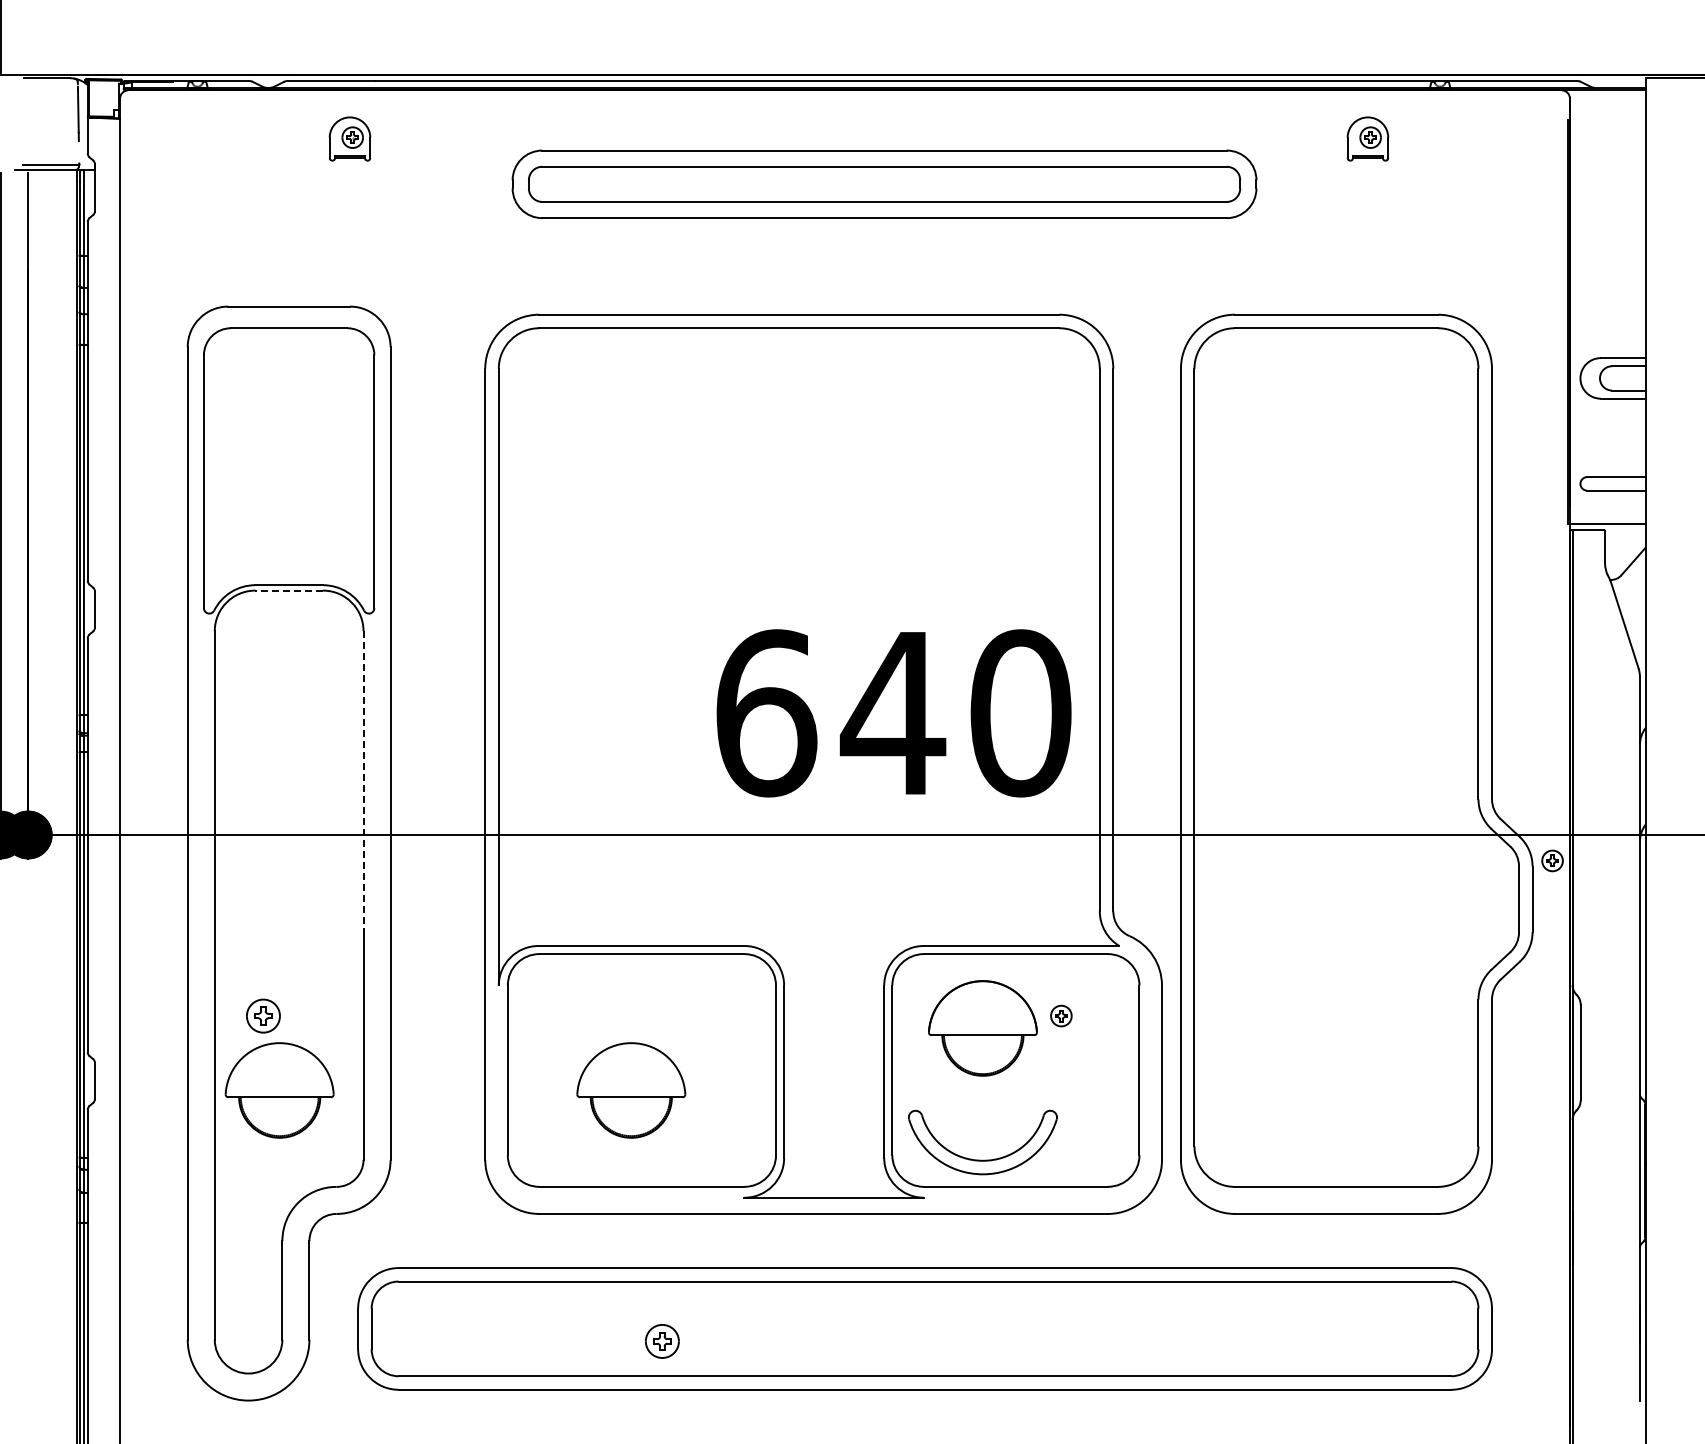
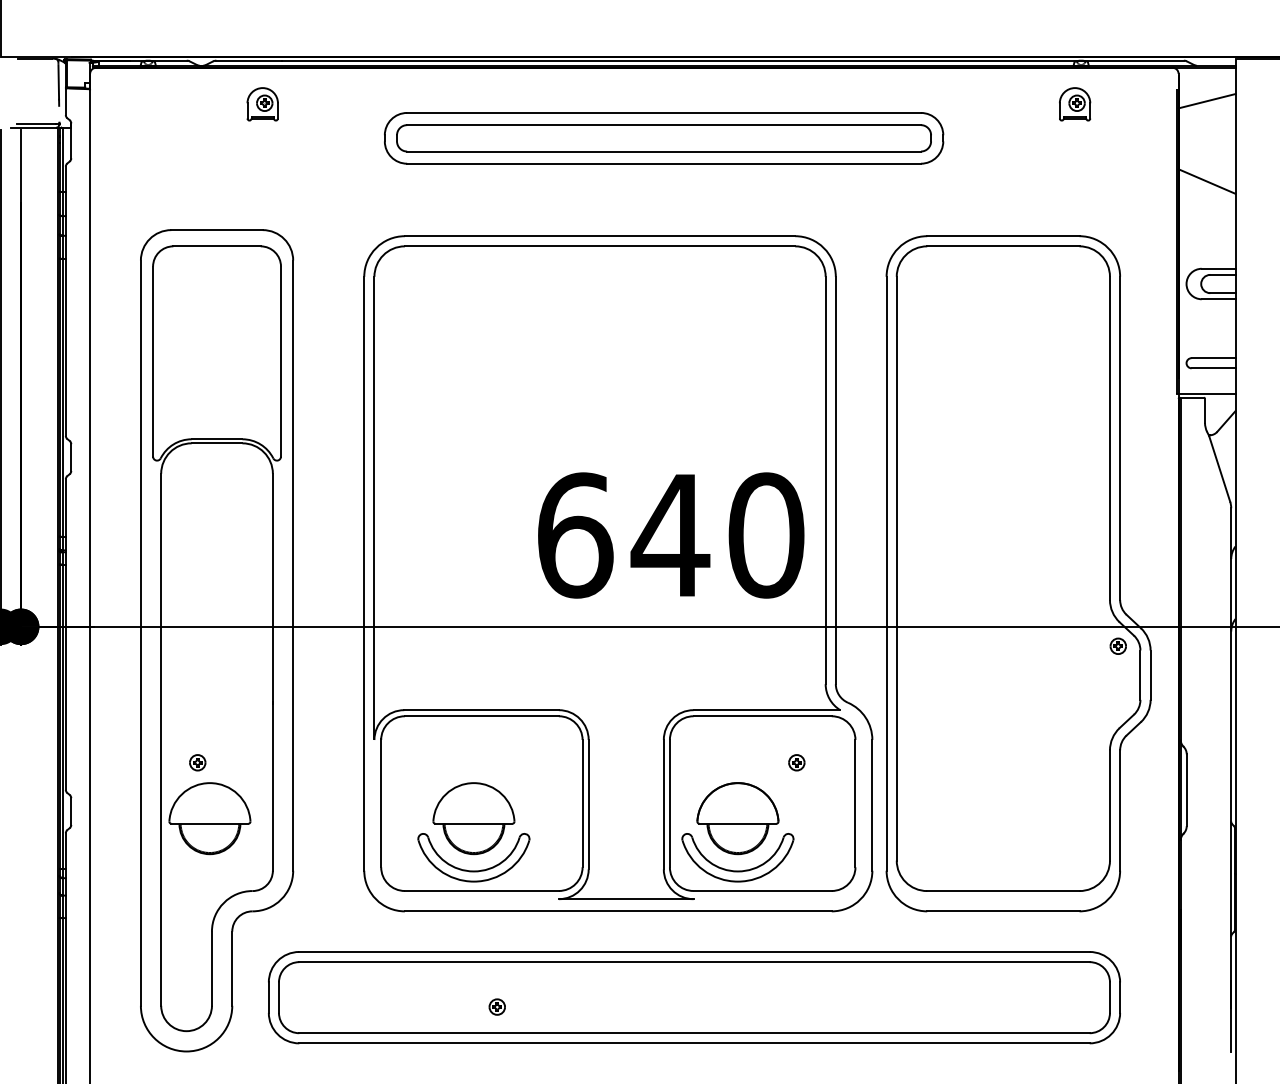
line: (1607, 134) -> (1206, 100), added
part: (1367, 138) -> (1074, 103), moved
line: (1607, 241) -> (1206, 181), added
line: (289, 590) -> (217, 443), dashed -> solid
line: (363, 784) -> (272, 588), dashed -> solid
part: (1552, 860) -> (1118, 645), moved
part: (263, 1015) -> (197, 762), size x0.62
part: (982, 1028) -> (737, 818), moved
part: (631, 1159) -> (474, 870), added
part: (662, 1341) -> (497, 1007), size x0.62

